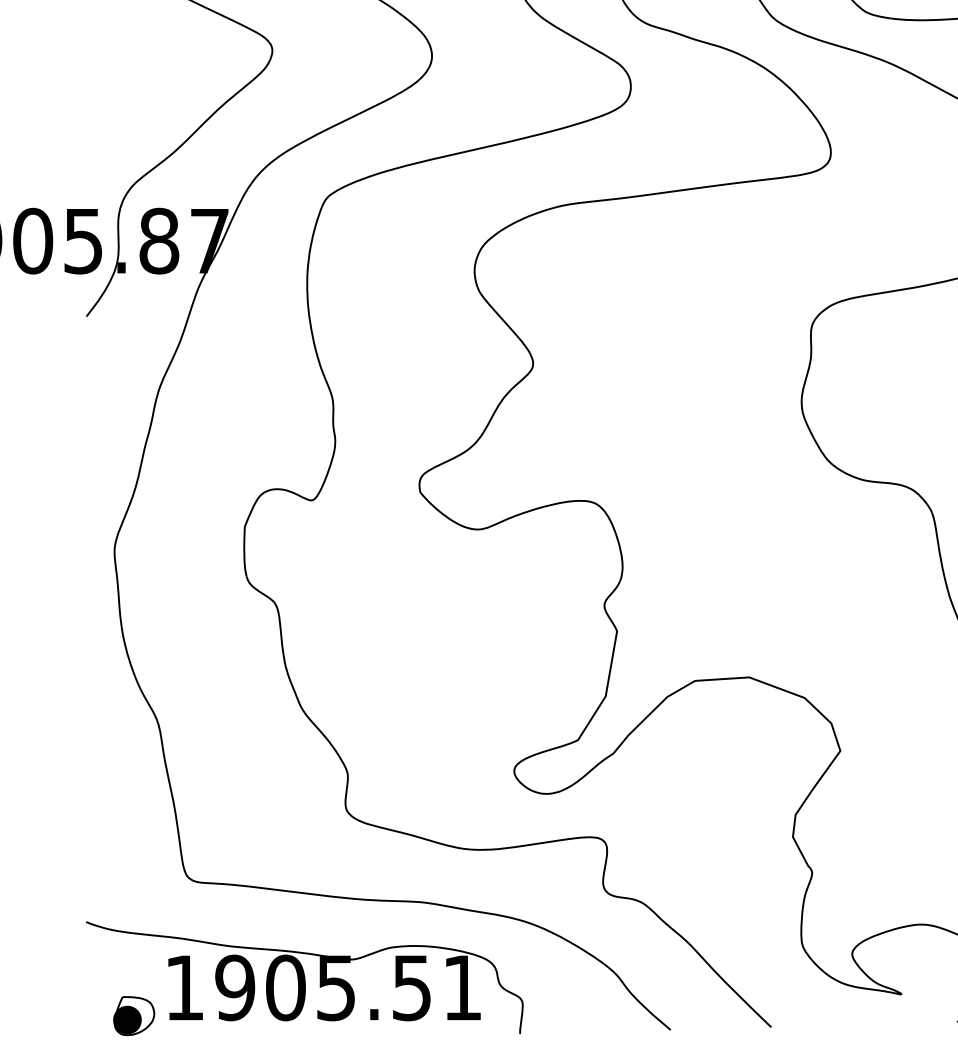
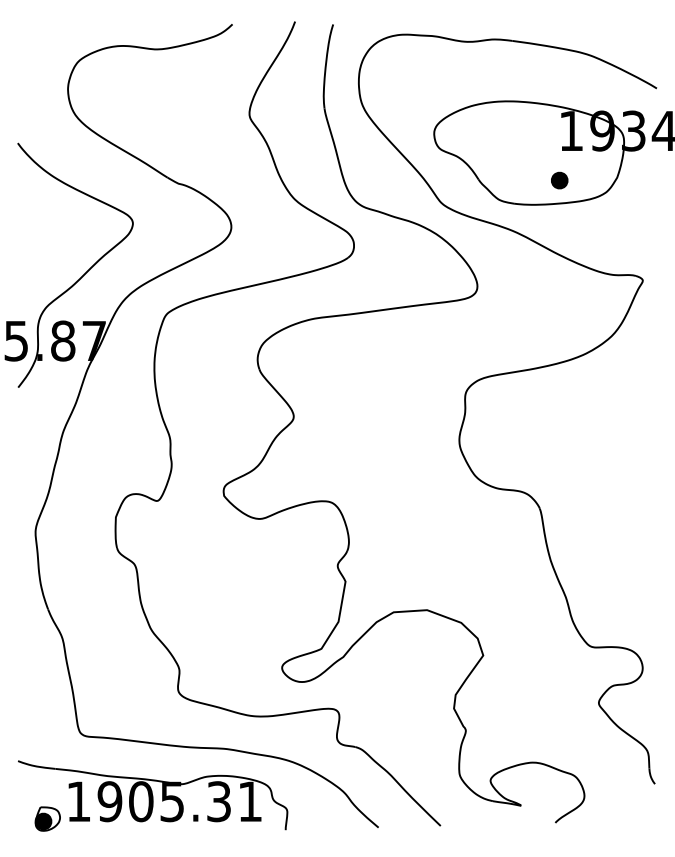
text: (411, 987) -> (218, 801), 1905.51 -> 1905.31

